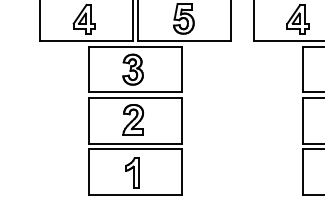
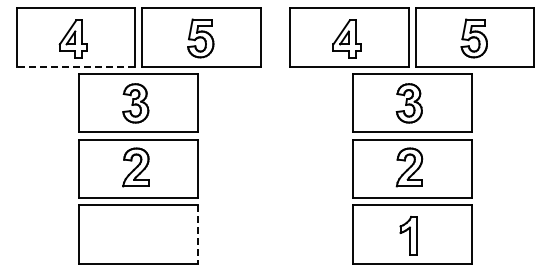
line: (86, 40) -> (75, 66), solid -> dashed
part: (132, 172) -> (135, 235), removed
line: (181, 172) -> (197, 234), solid -> dashed

